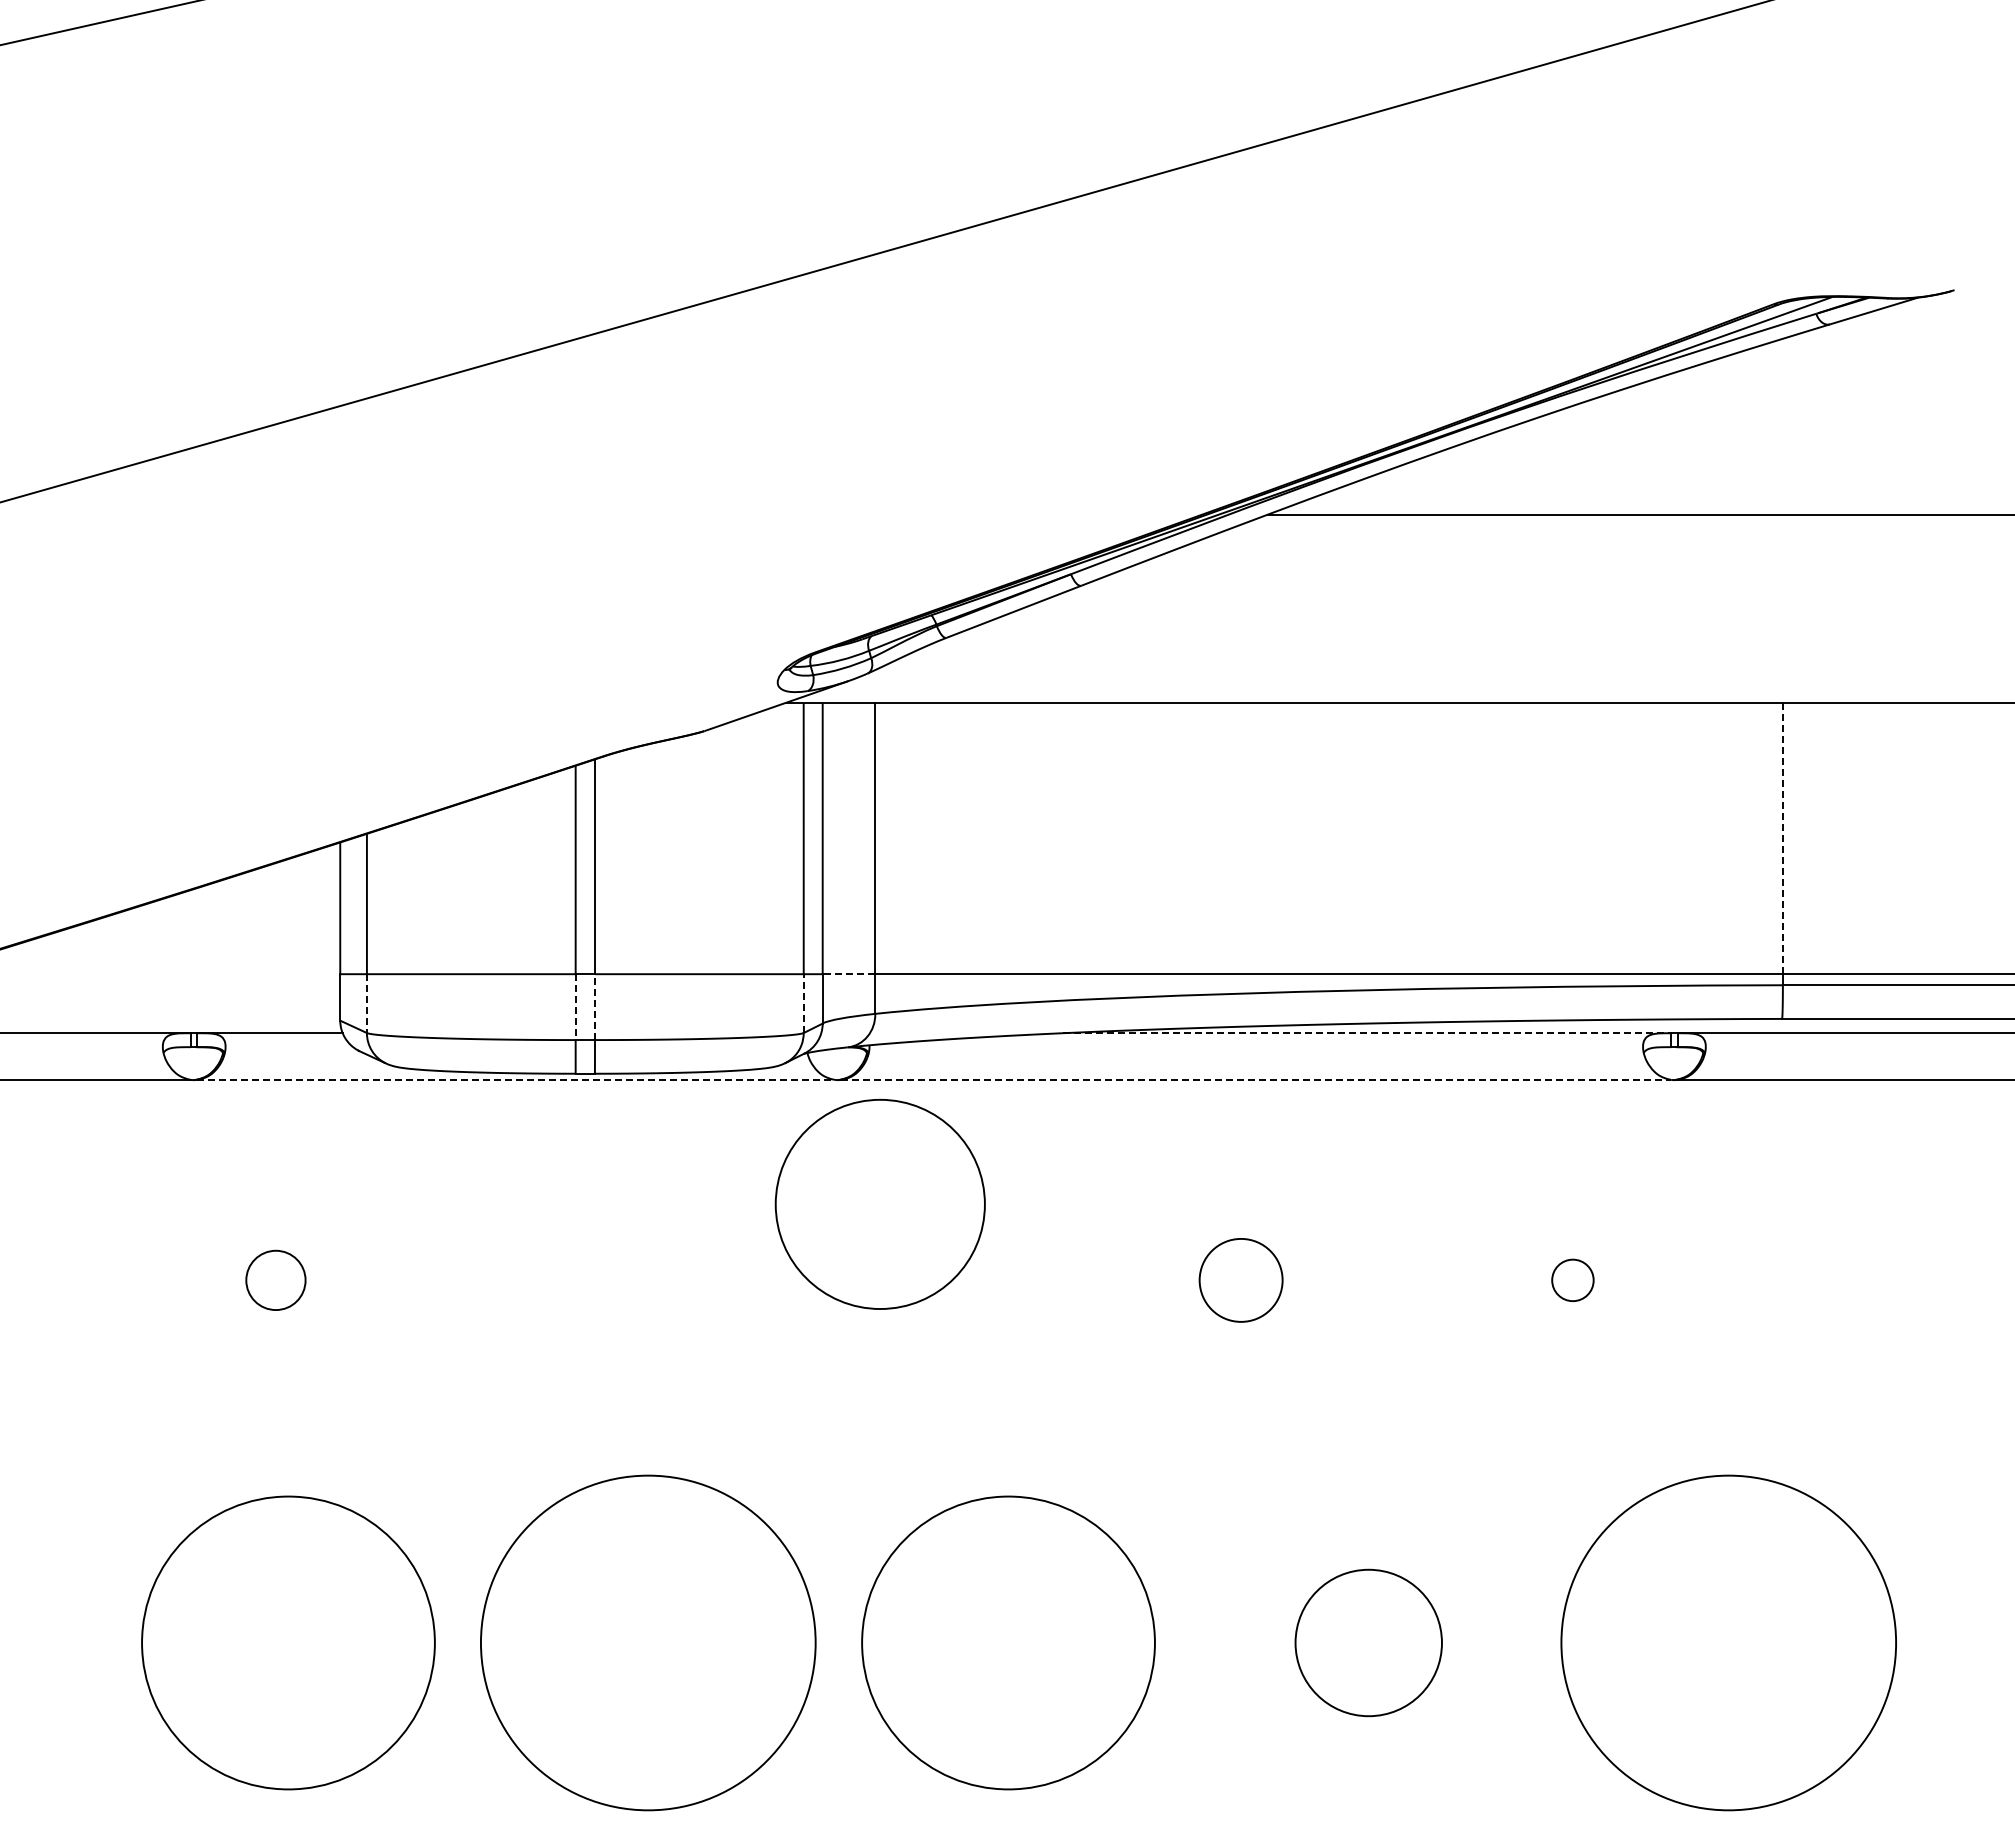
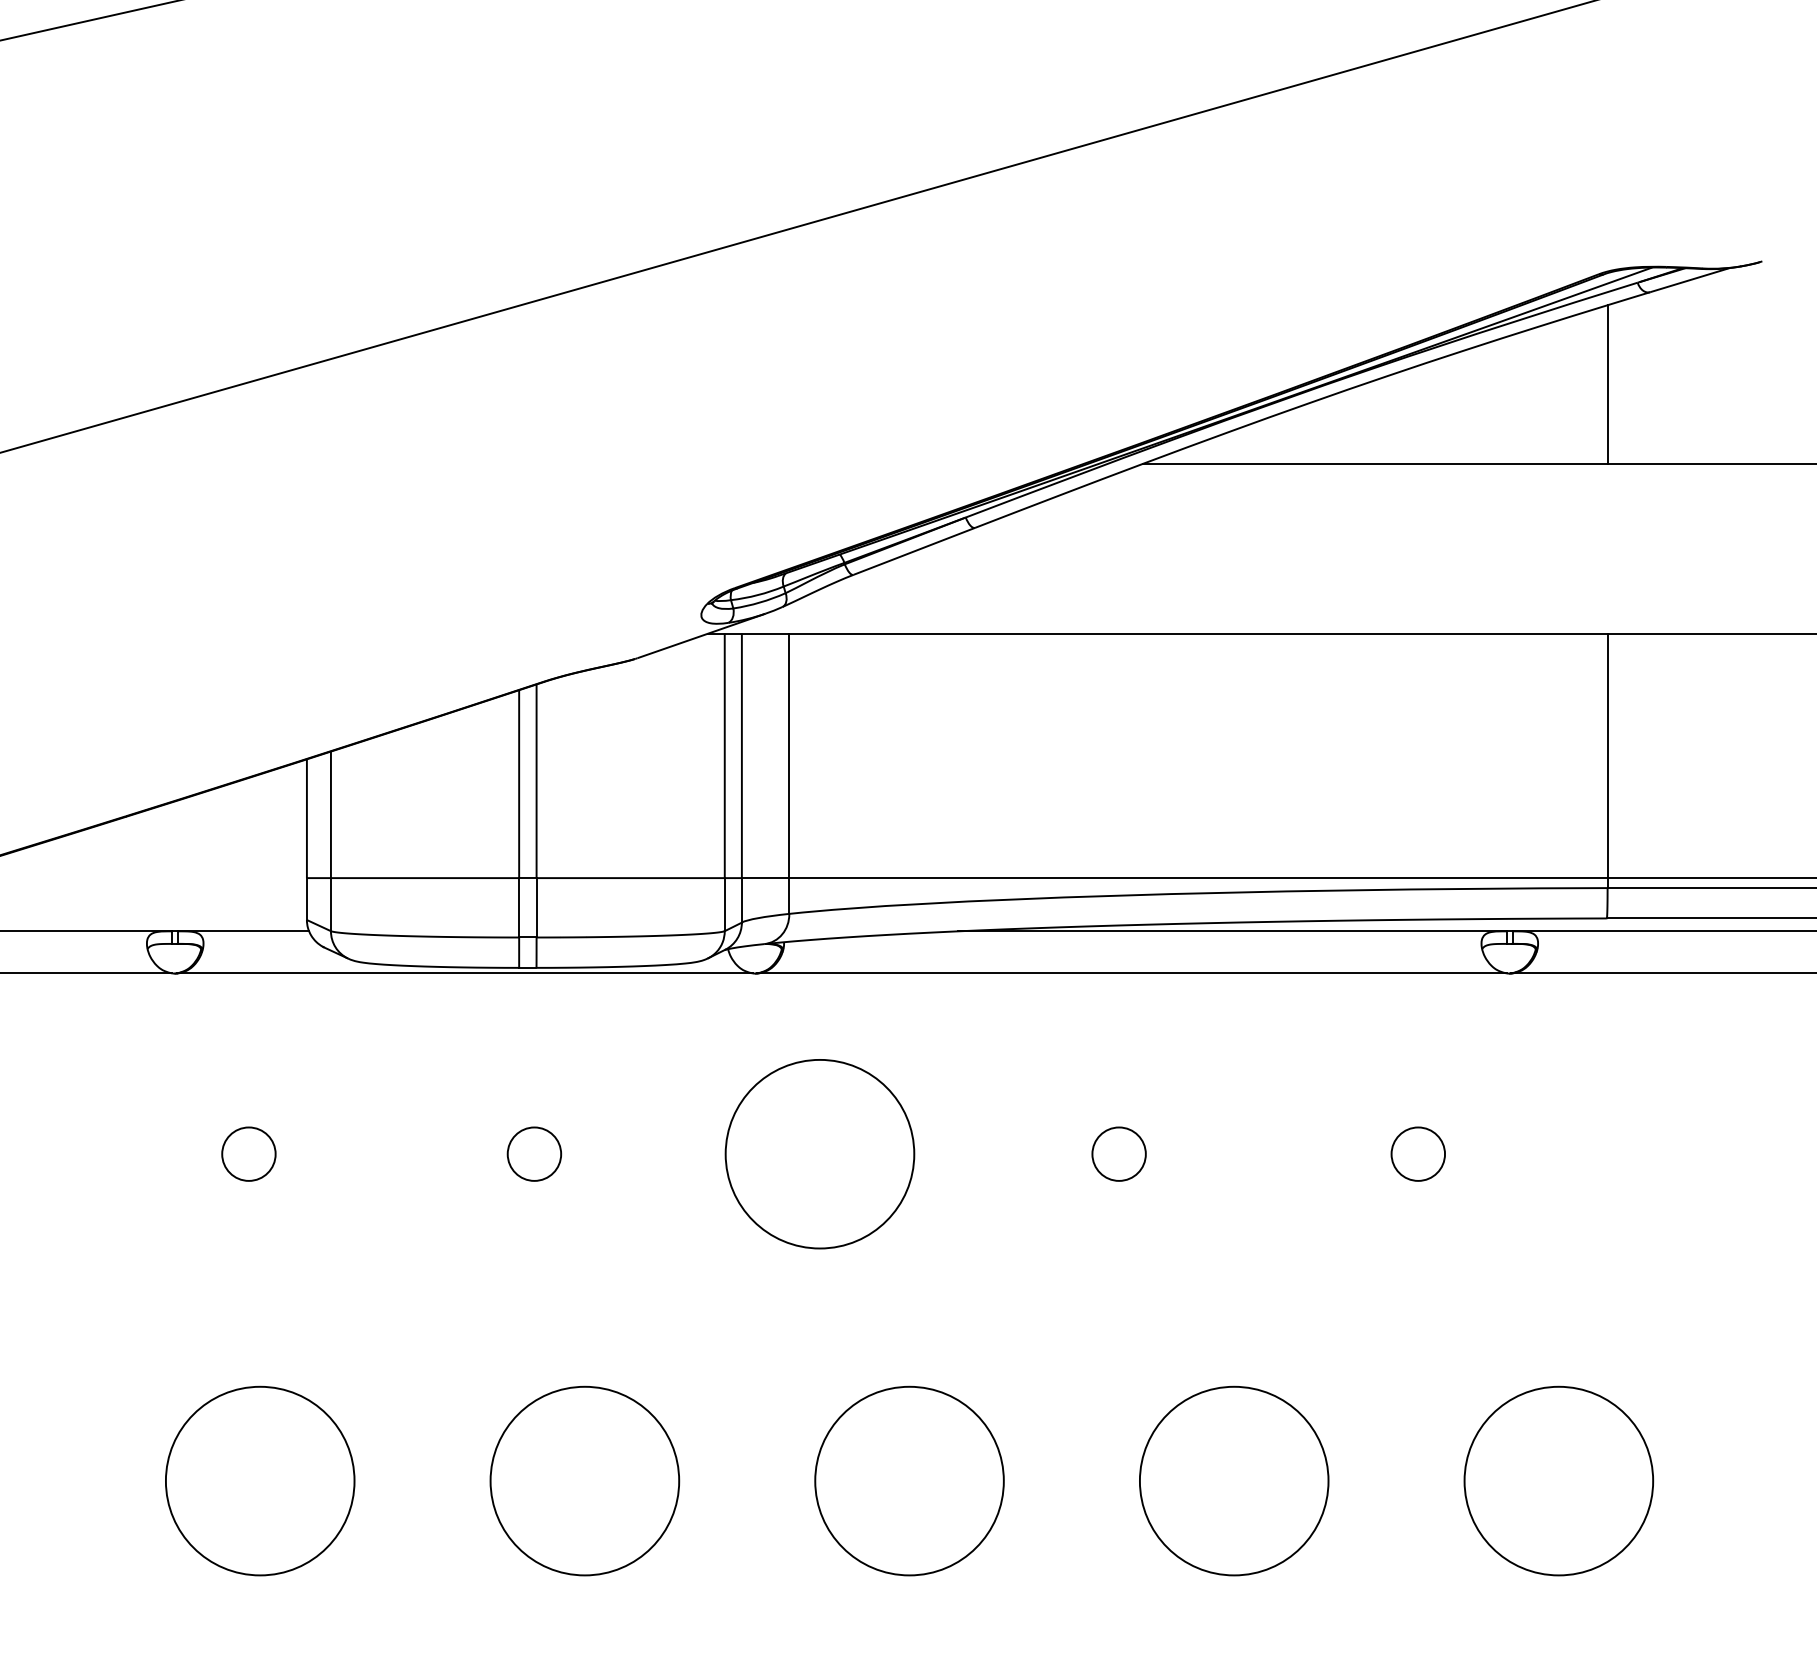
line: (1782, 426) -> (1607, 384), added
line: (1782, 838) -> (1607, 755), dashed -> solid
line: (848, 974) -> (765, 878), dashed -> solid
line: (803, 1003) -> (724, 904), dashed -> solid
line: (366, 1004) -> (330, 905), dashed -> solid
line: (575, 1007) -> (519, 908), dashed -> solid
line: (594, 1007) -> (536, 908), dashed -> solid
line: (1367, 1033) -> (1233, 931), dashed -> solid
line: (516, 1079) -> (465, 973), dashed -> solid
line: (1256, 1079) -> (1132, 973), dashed -> solid
circle: (879, 1203) -> (819, 1153), moved
circle: (592, 1279) -> (534, 1153), added
circle: (1240, 1280) -> (1118, 1154), size x0.71
circle: (1572, 1280) -> (1417, 1154), size x1.43
circle: (288, 1642) -> (260, 1480), size x0.71
circle: (648, 1642) -> (584, 1480), size x0.62
circle: (1008, 1642) -> (909, 1480), size x0.71
circle: (1368, 1642) -> (1233, 1480), size x1.43
circle: (1728, 1642) -> (1558, 1480), size x0.62

